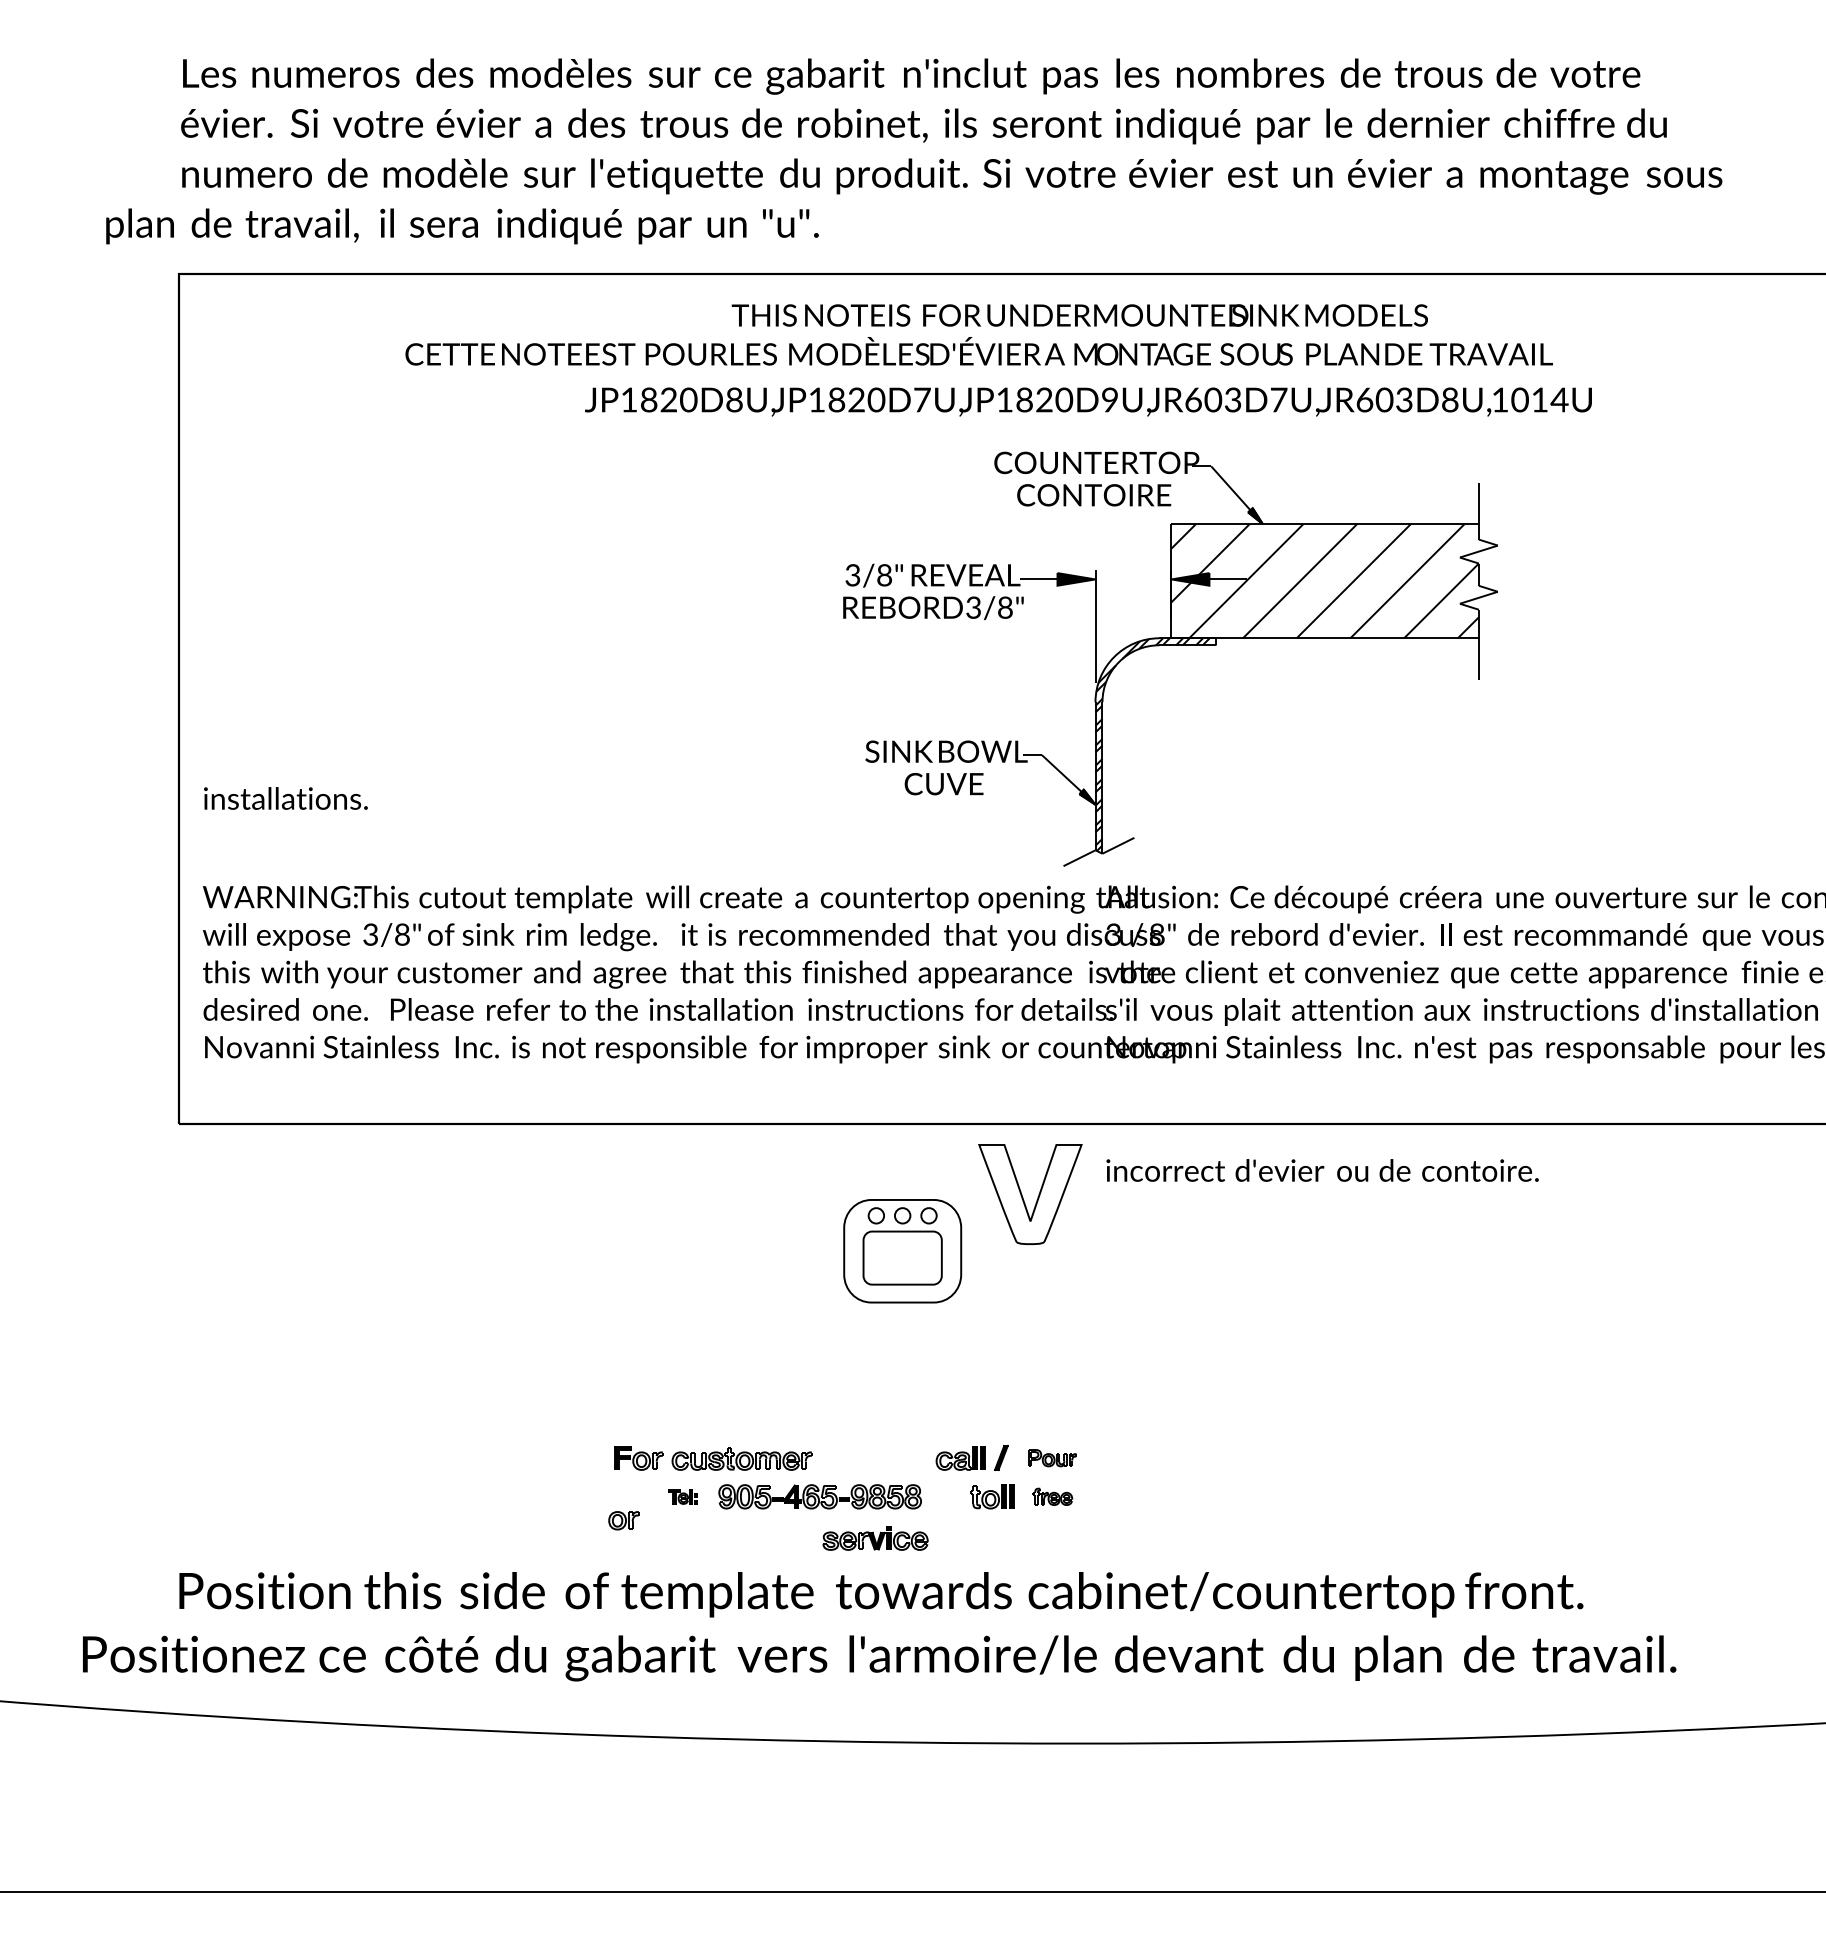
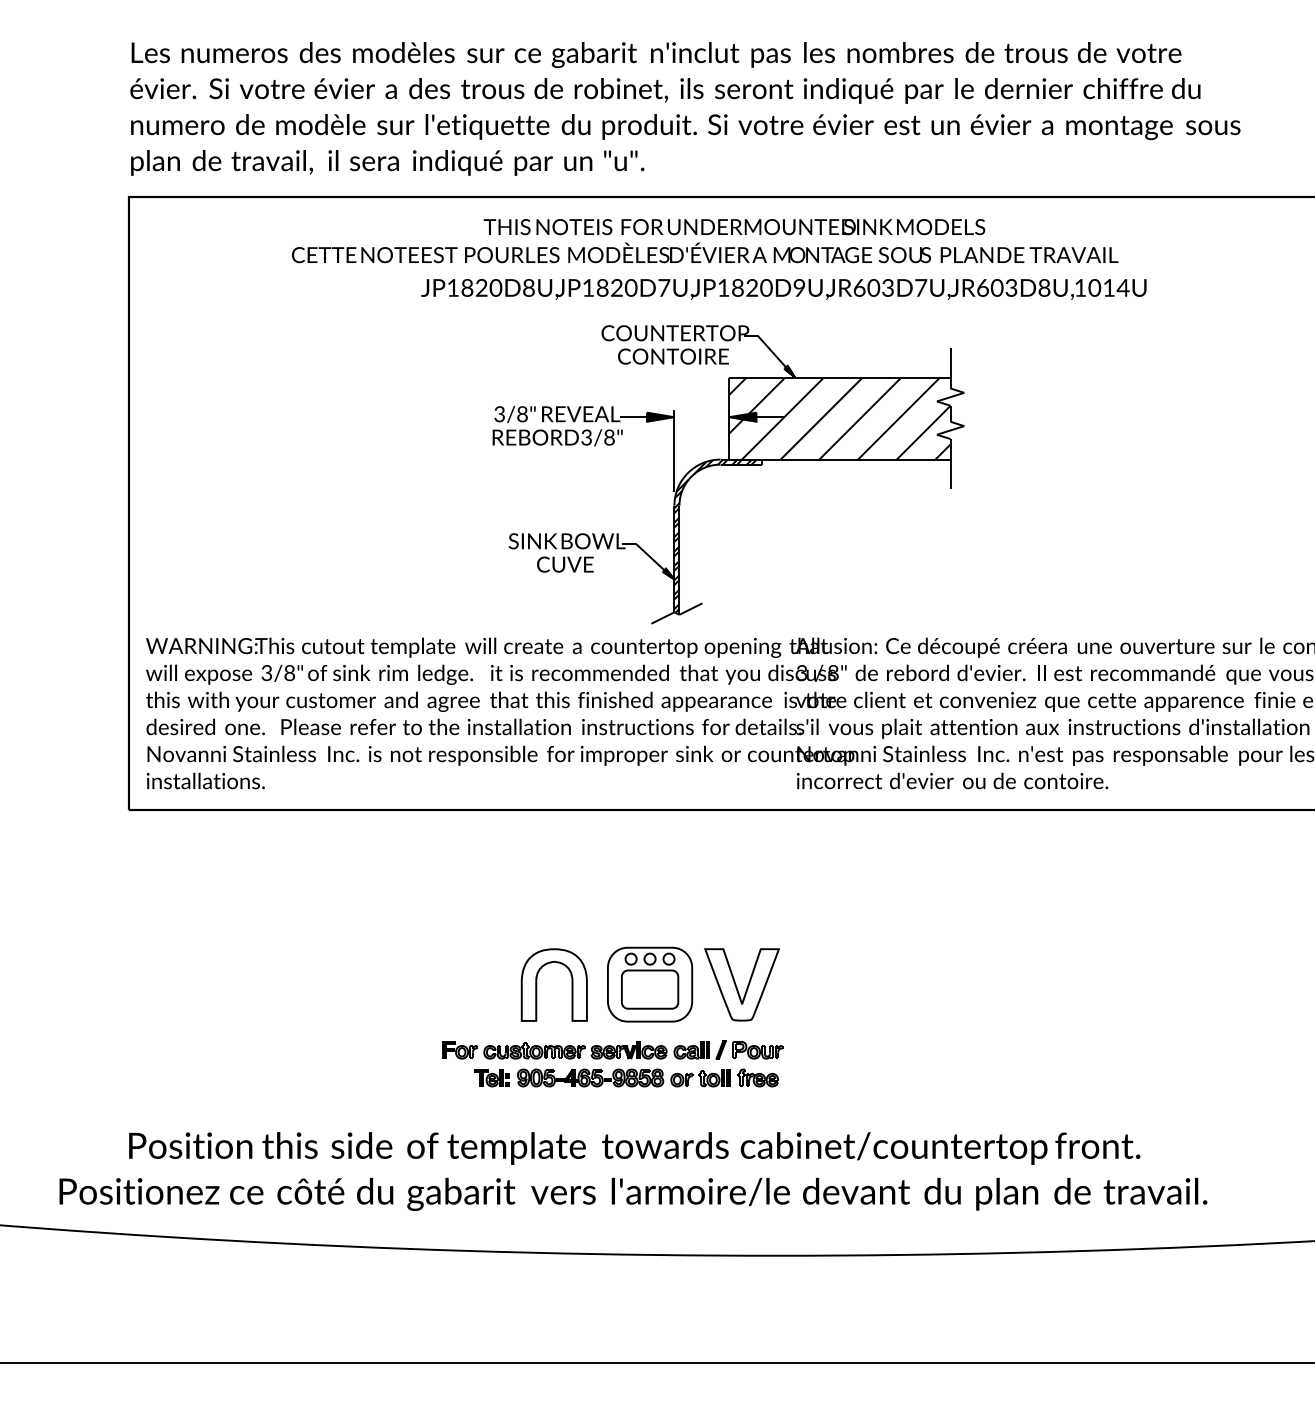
text: (462, 226) -> (387, 162), moved
text: (1079, 315) -> (734, 227), moved
part: (1170, 645) -> (728, 464), moved
text: (285, 798) -> (205, 781), moved
text: (1322, 1170) -> (952, 781), moved
part: (1023, 1197) -> (737, 987), moved
part: (902, 1251) -> (649, 984), moved
part: (745, 1367) -> (536, 984), added
part: (1052, 1457) -> (757, 1049), size x1.43
part: (682, 1496) -> (491, 1077), size x1.67
part: (1052, 1496) -> (757, 1077), size x1.43
part: (623, 1520) -> (681, 1079), moved
part: (875, 1538) -> (629, 1050), moved

